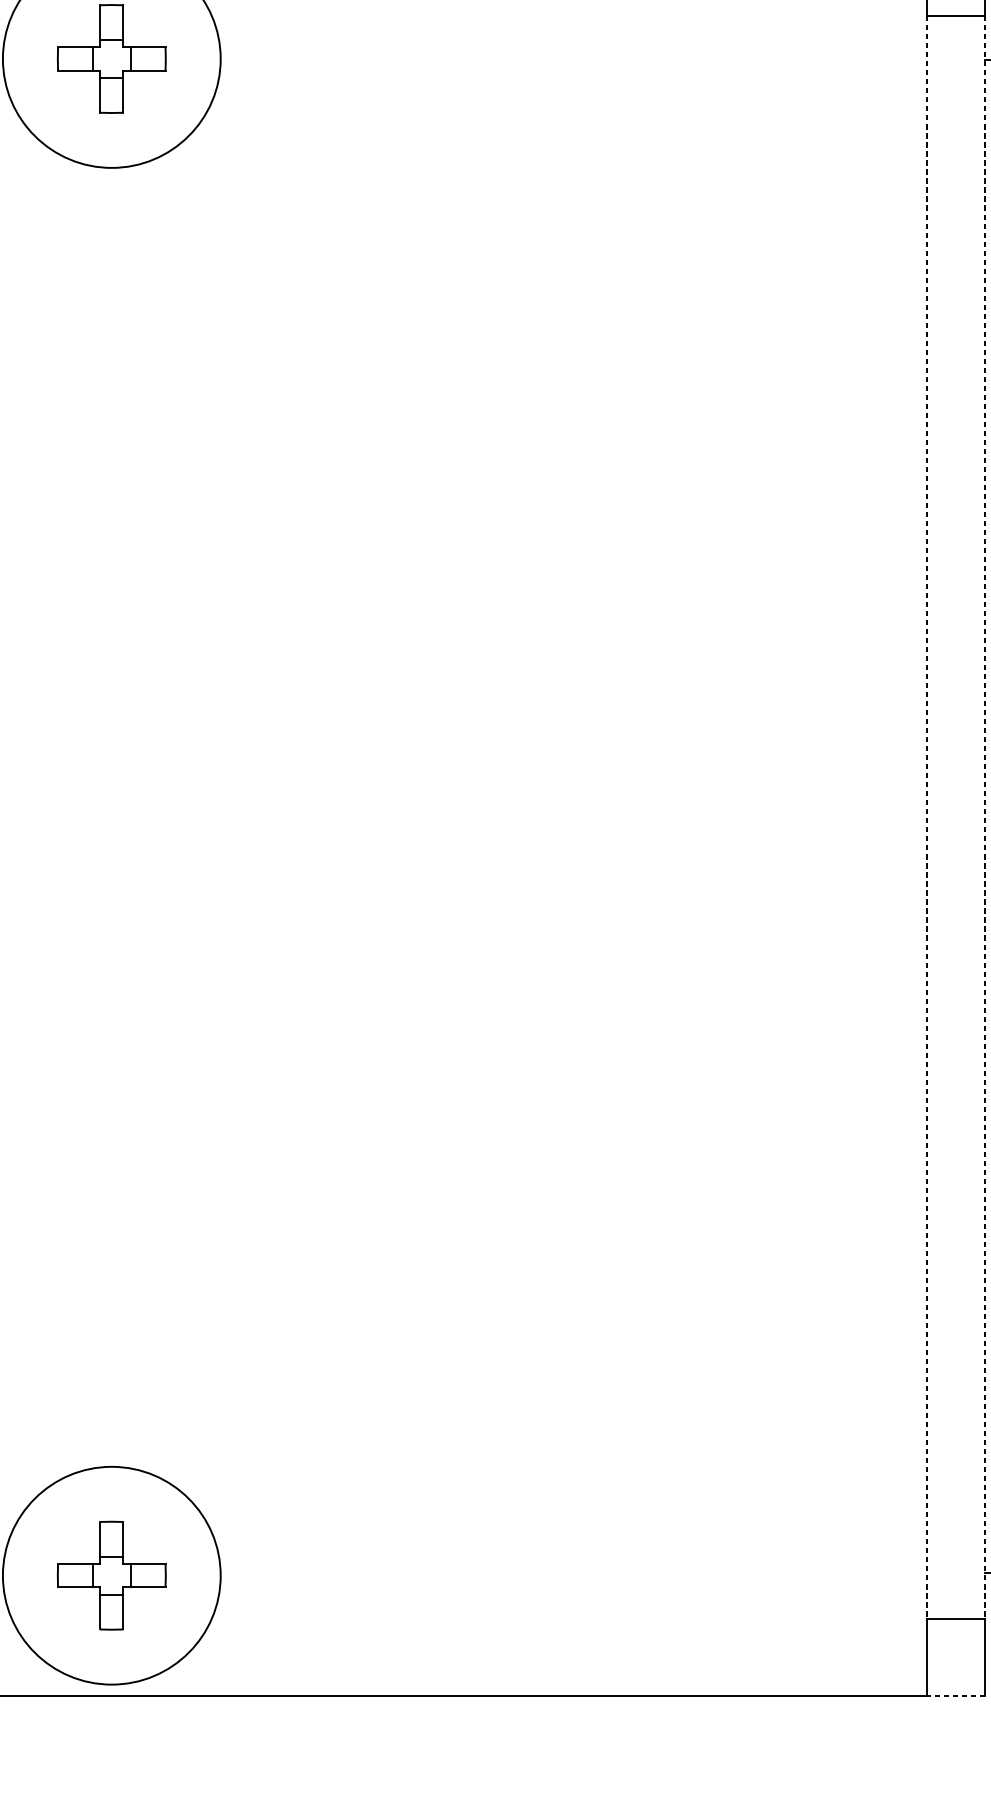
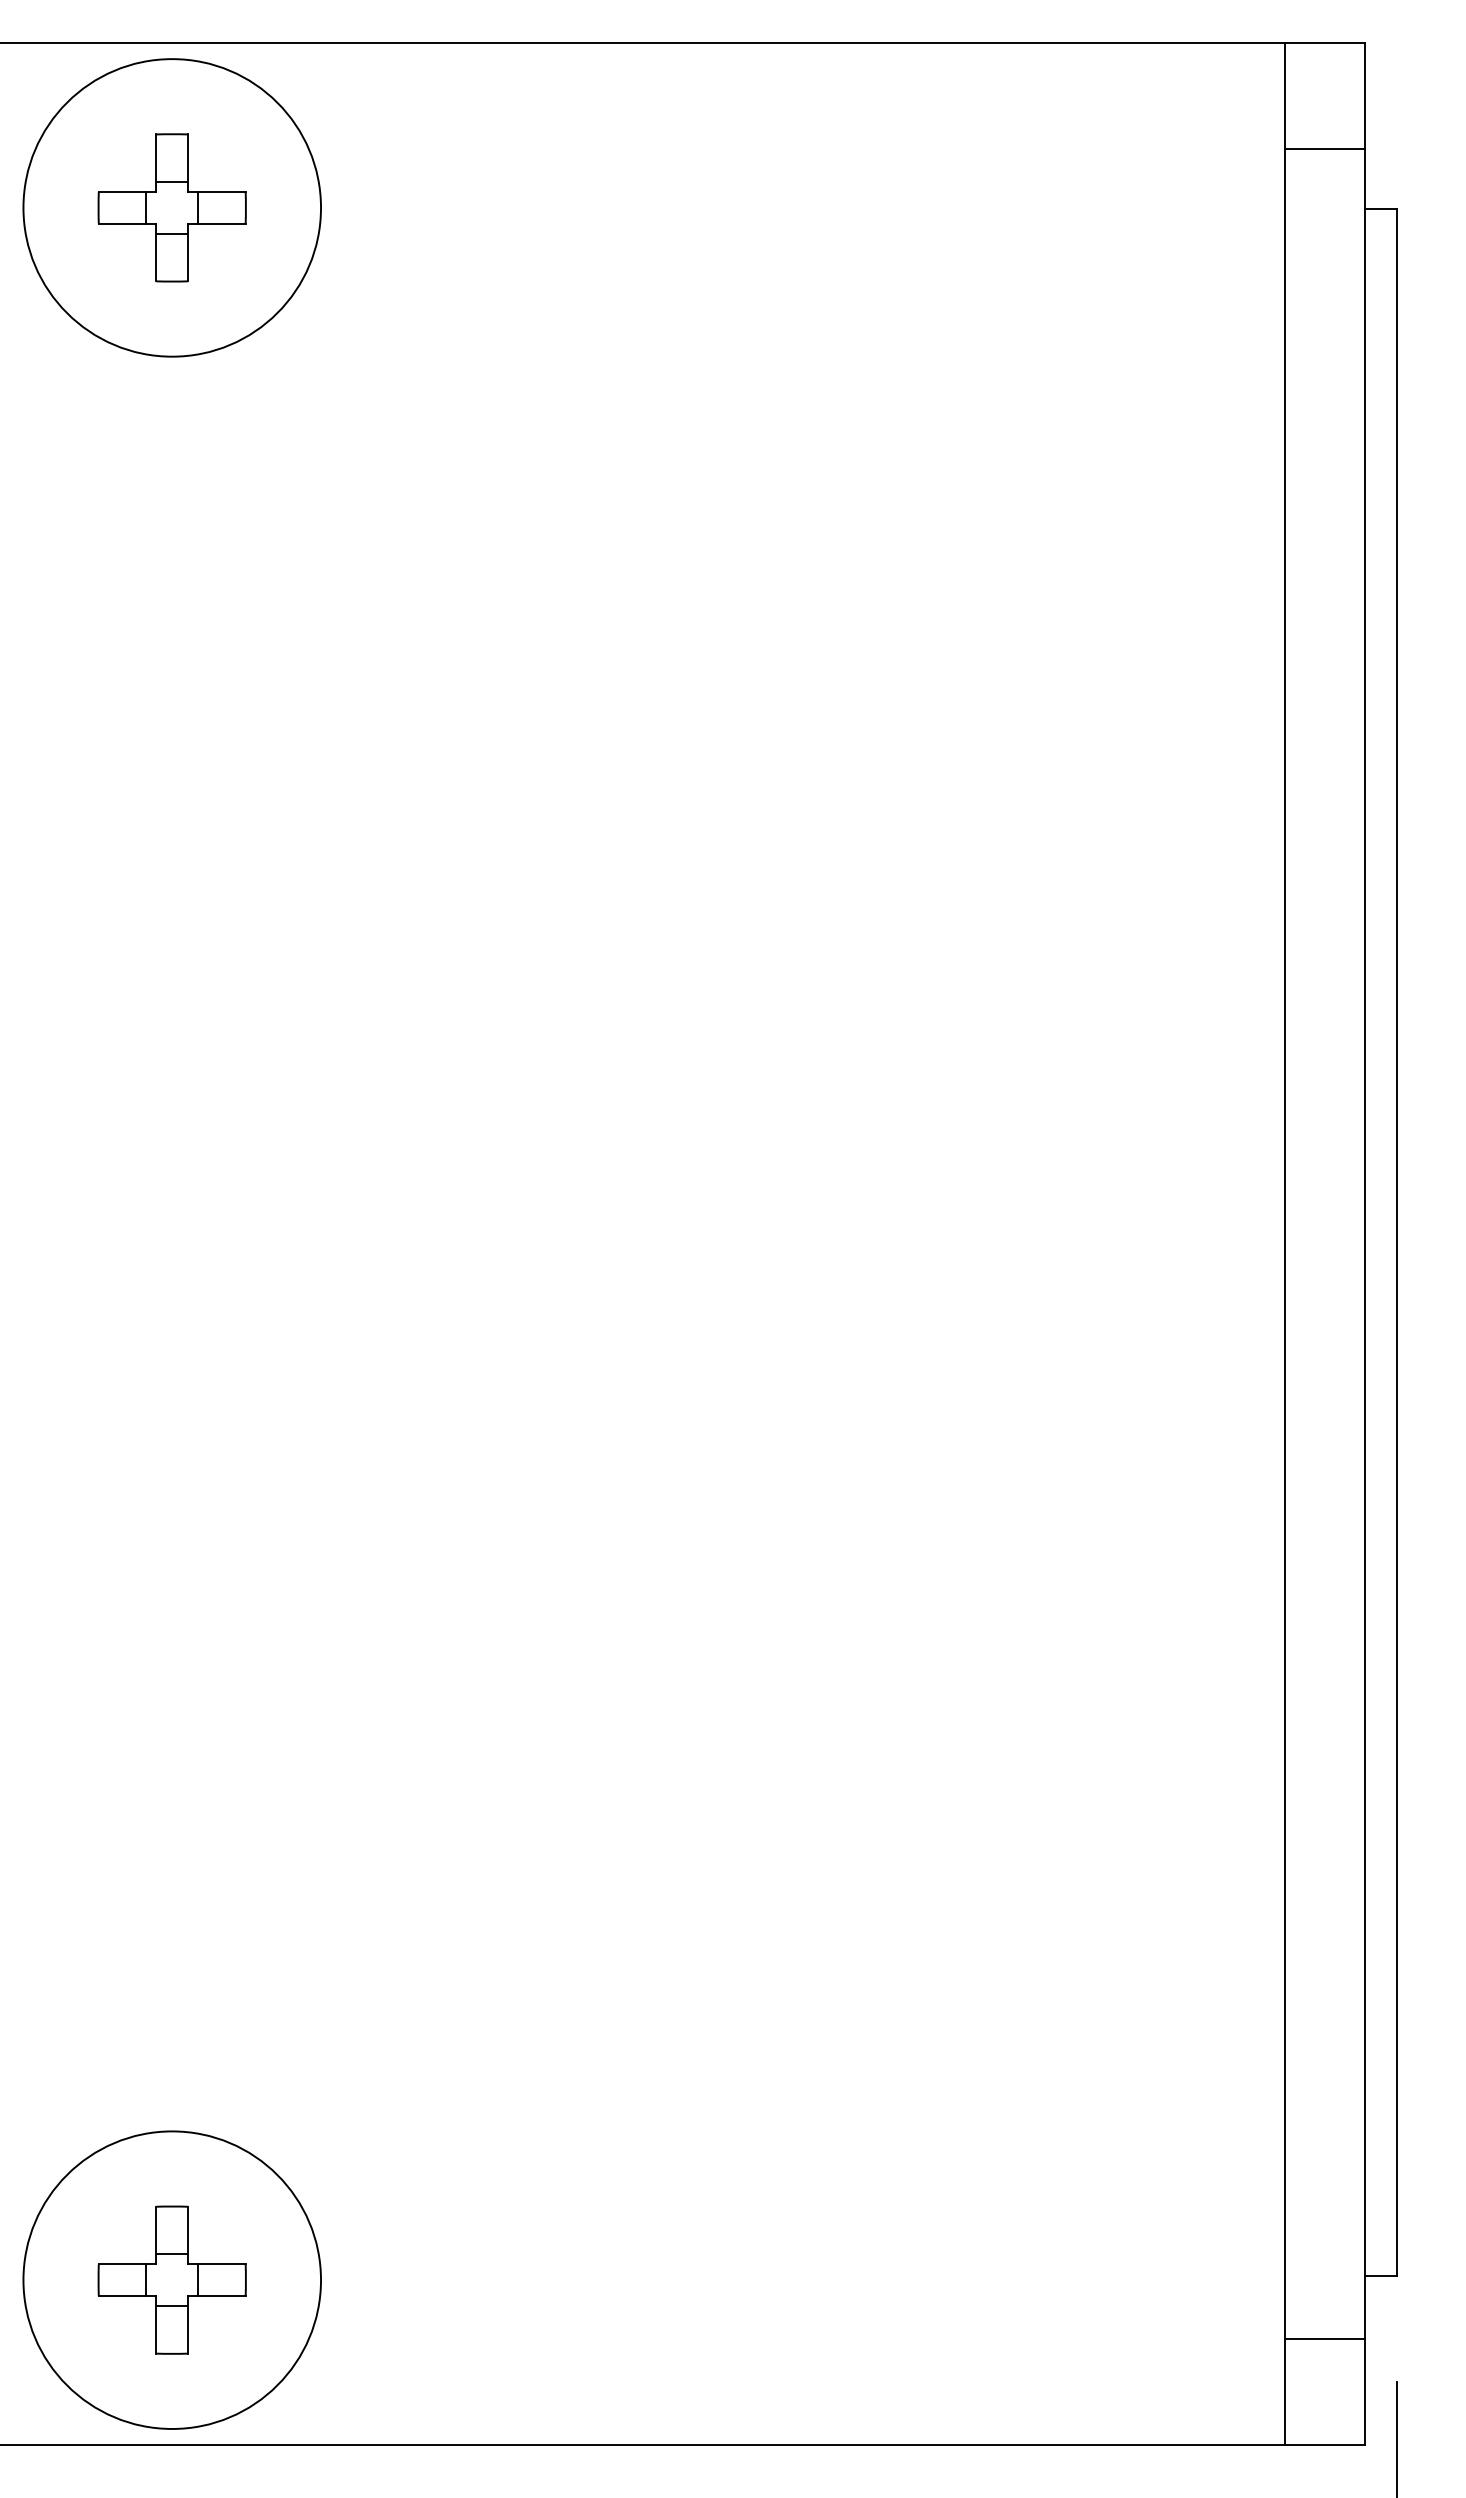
line: (926, 817) -> (1285, 1244), dashed -> solid
line: (985, 817) -> (1365, 1244), dashed -> solid
line: (955, 1695) -> (1325, 2444), dashed -> solid

